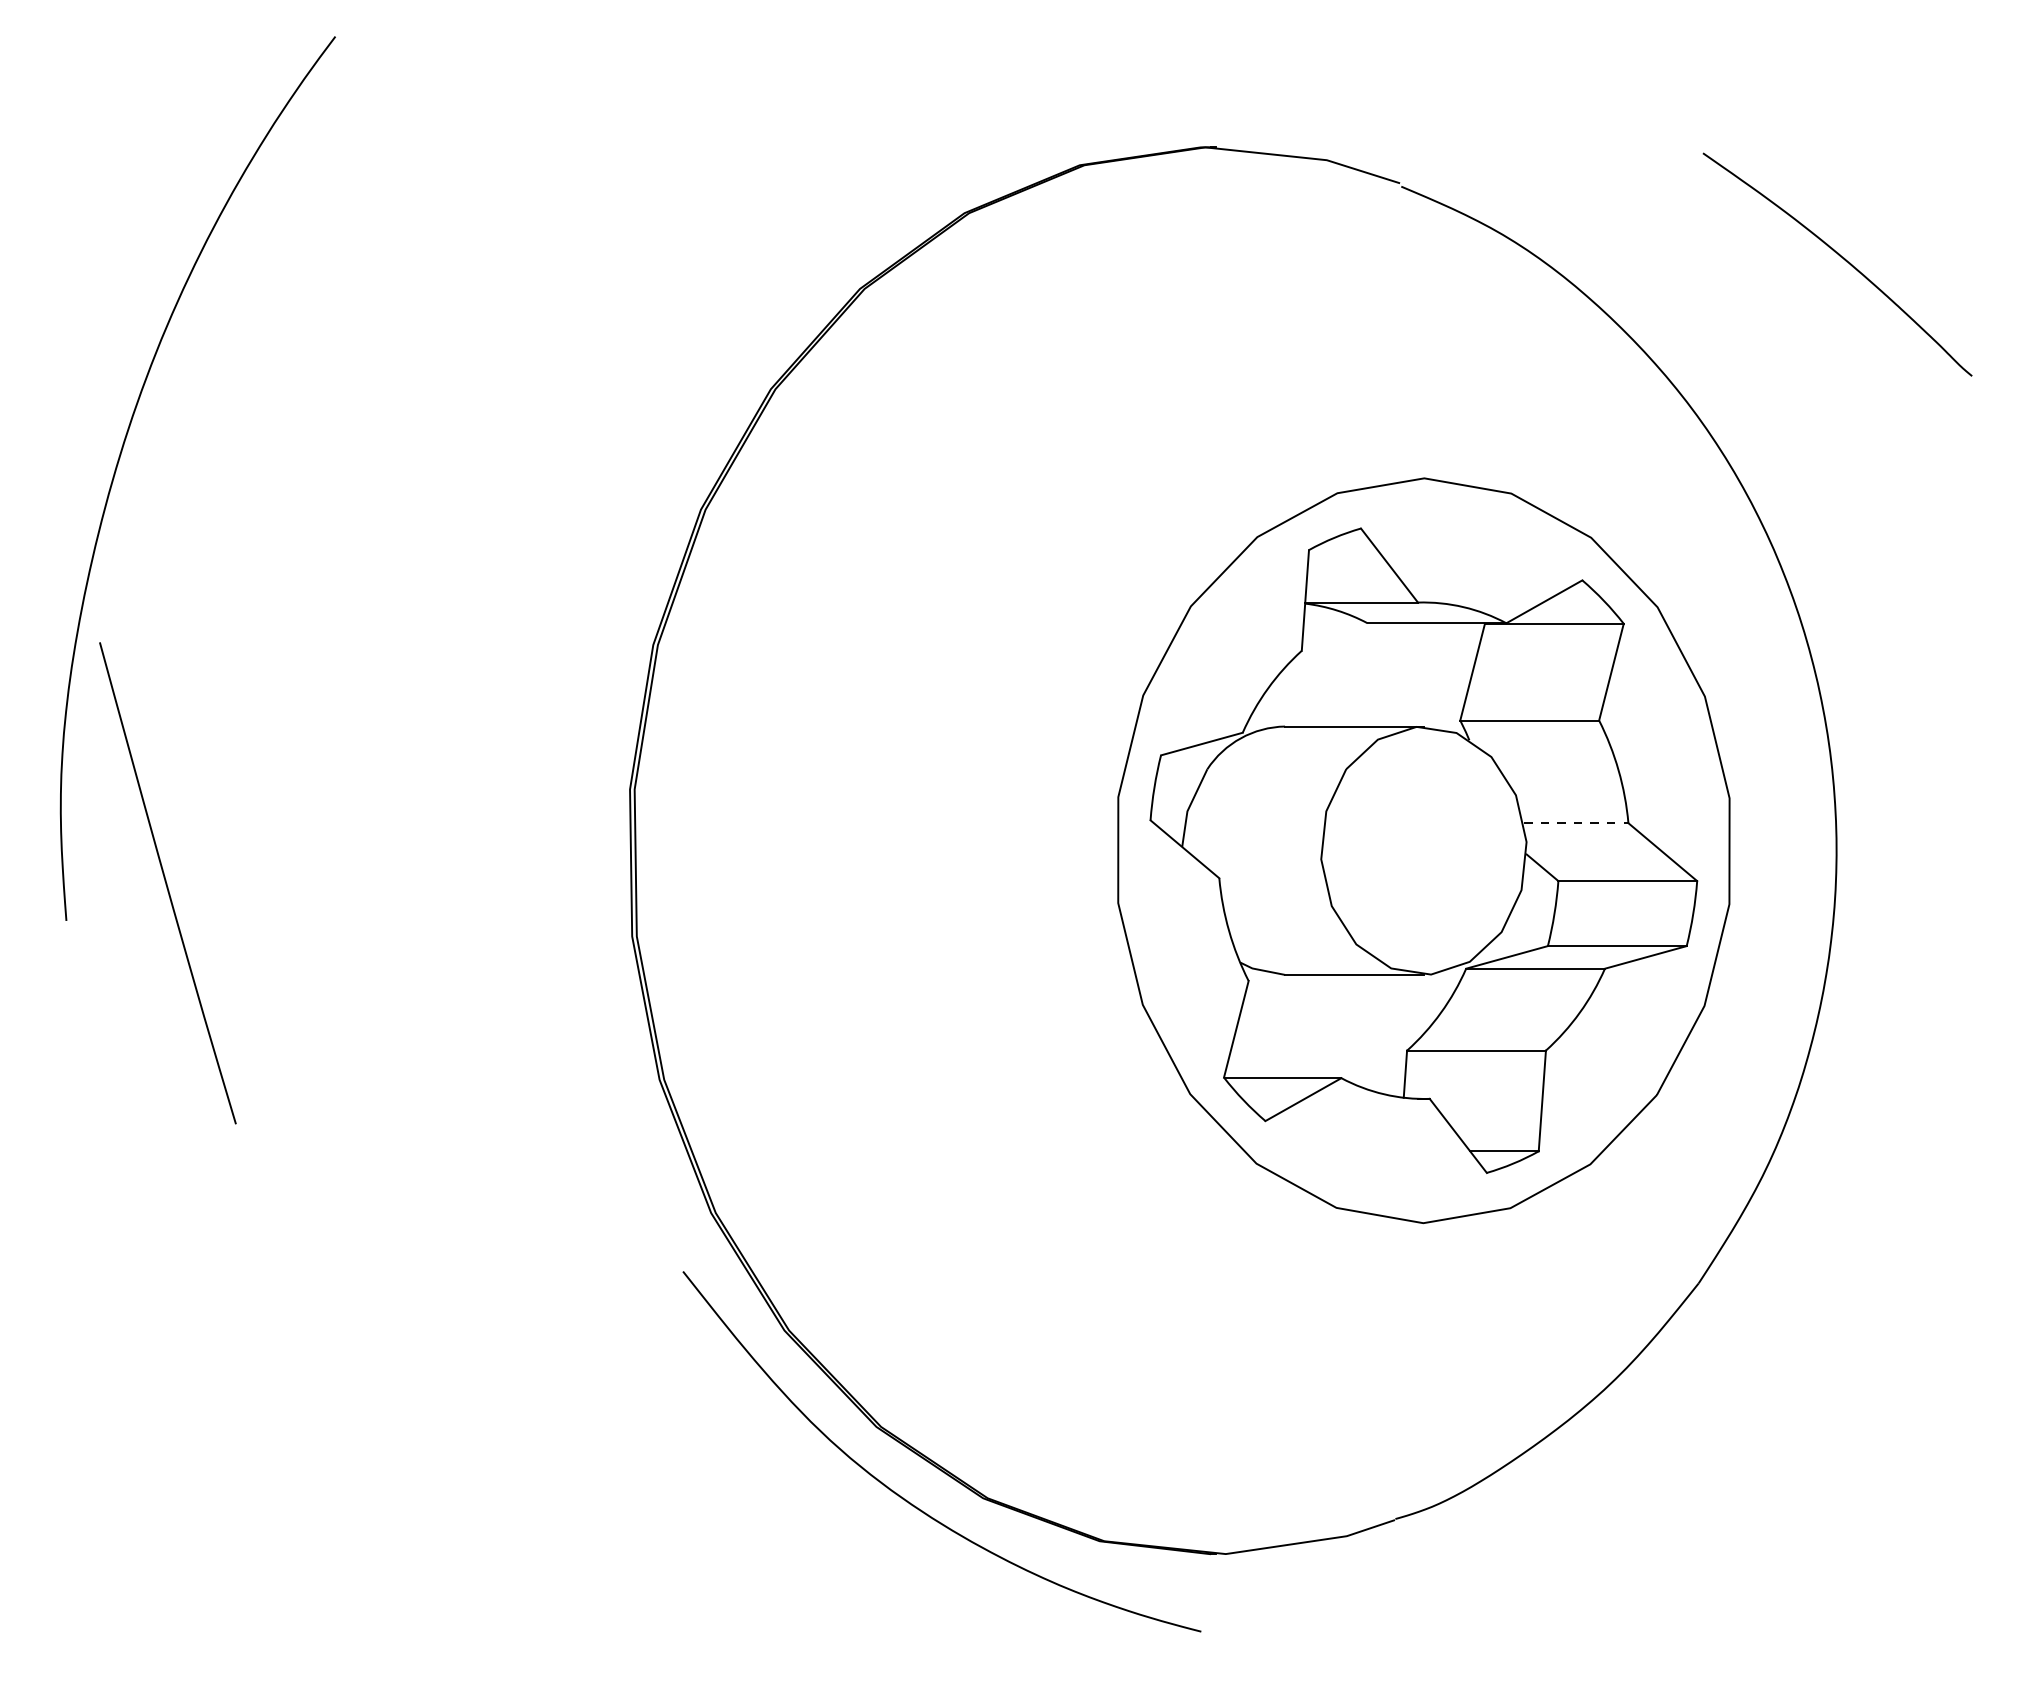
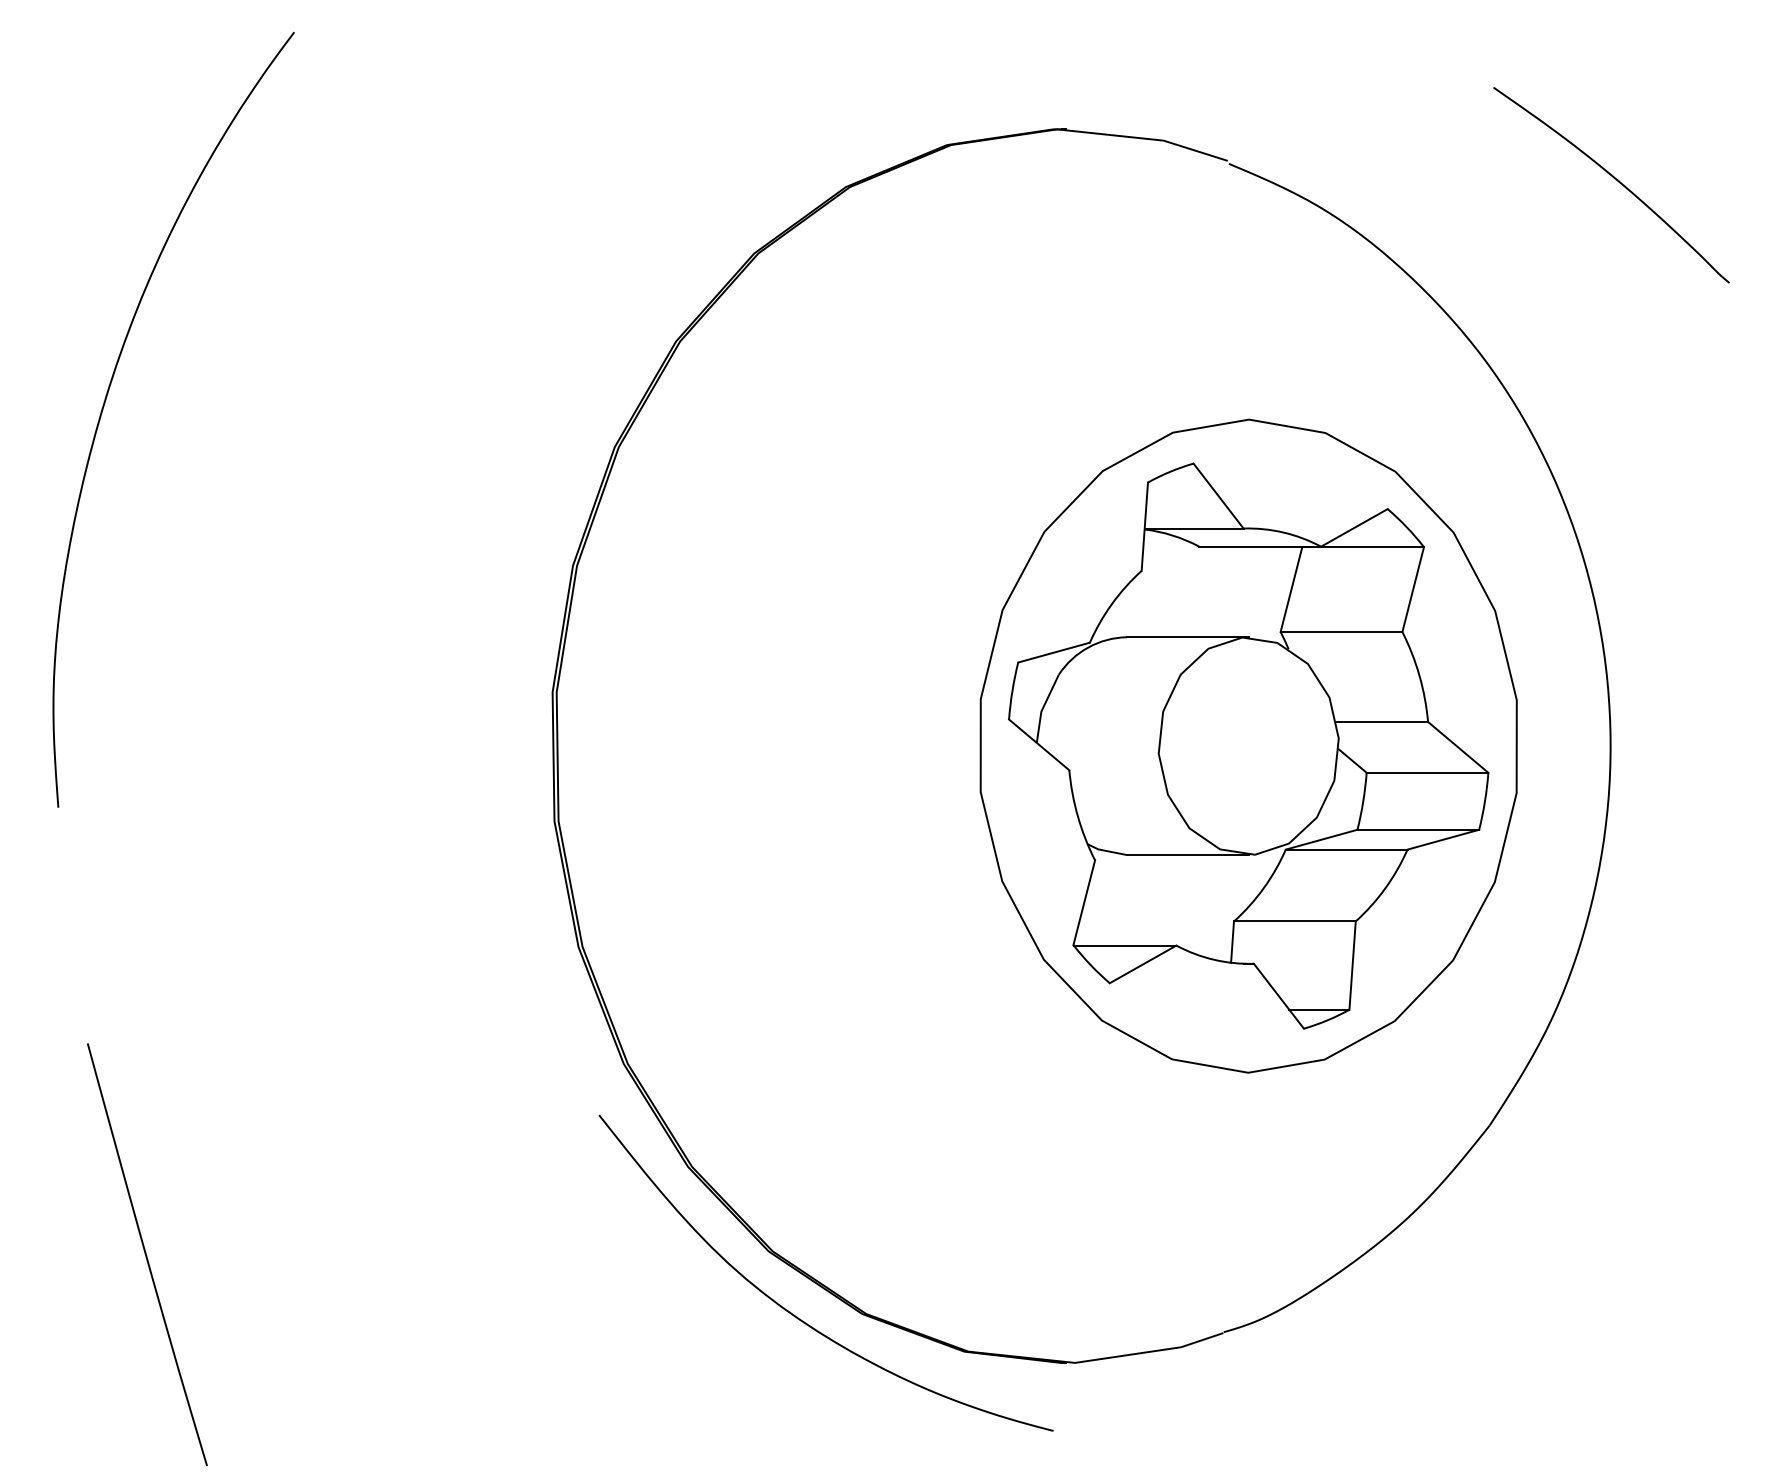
curve: (1841, 258) -> (1614, 179), moved
line: (1576, 823) -> (1382, 722), dashed -> solid
curve: (166, 883) -> (146, 1254), moved

